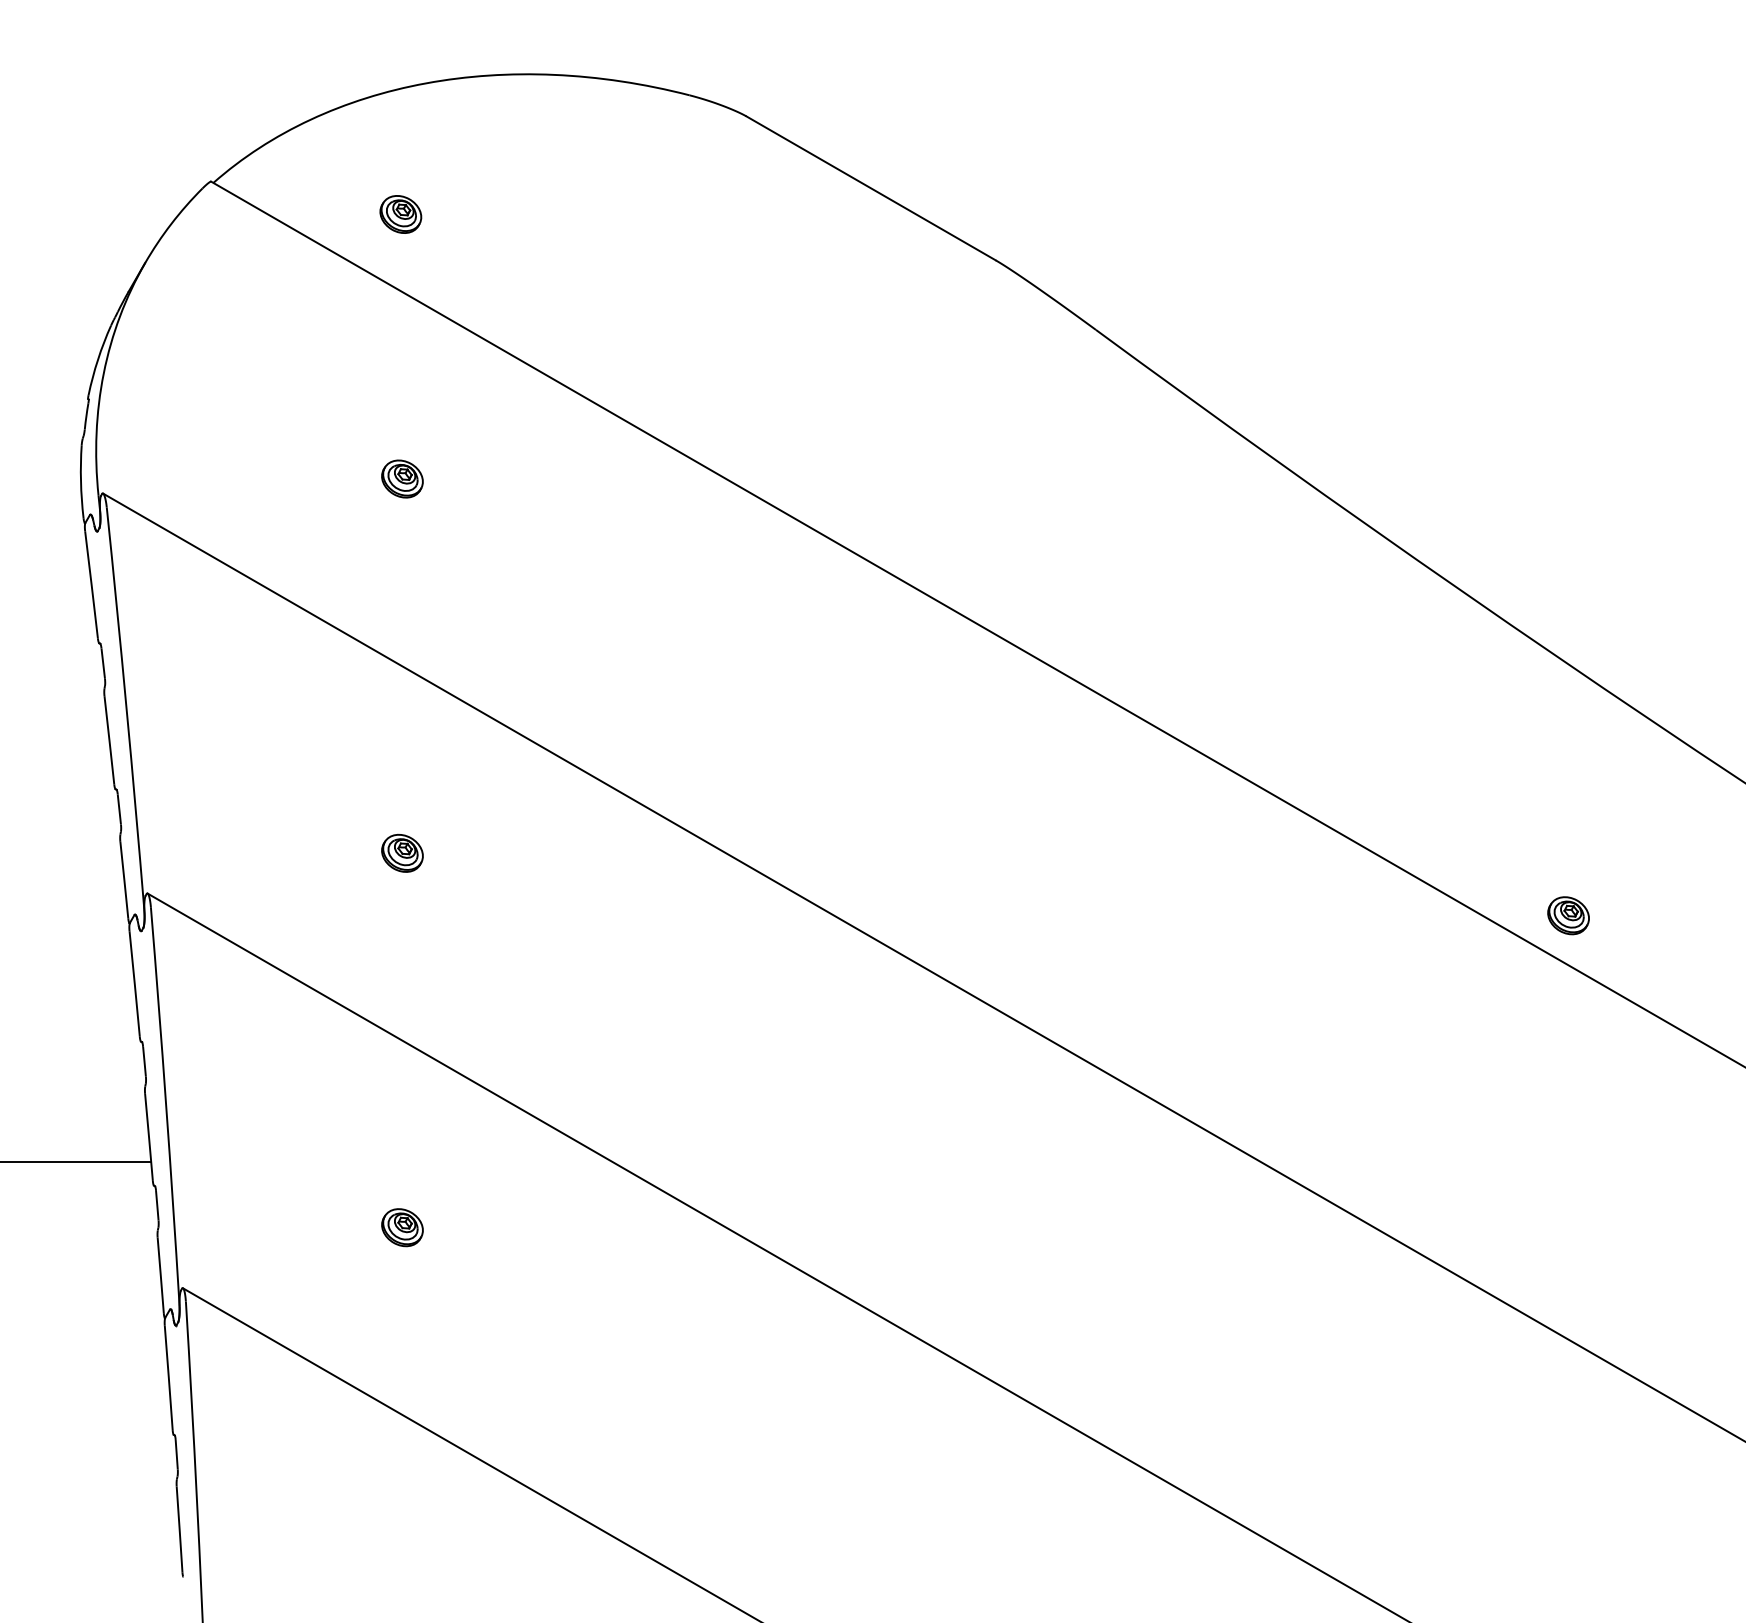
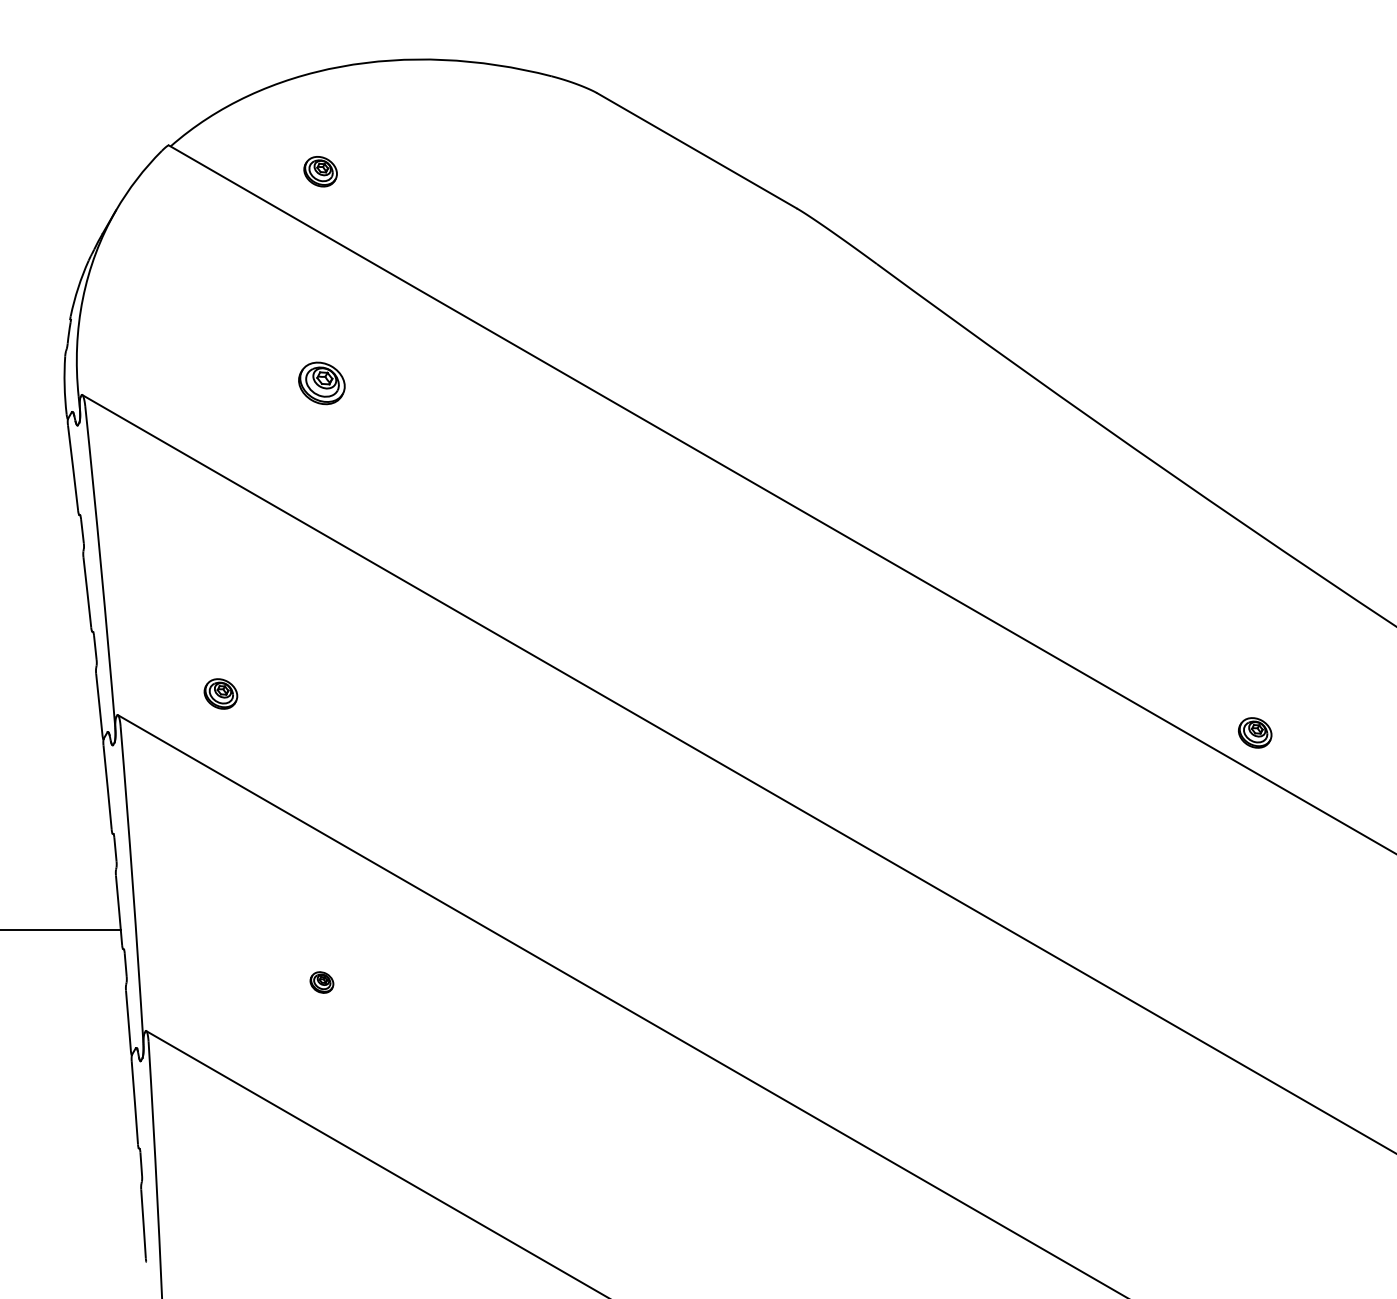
part: (401, 479) -> (321, 383), size x1.4
part: (401, 852) -> (220, 693), moved
part: (401, 1227) -> (321, 982), size x0.7

